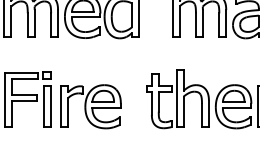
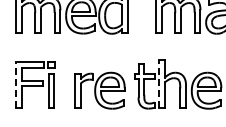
line: (177, 99) -> (159, 84), solid -> dashed
line: (5, 100) -> (16, 85), solid -> dashed
part: (90, 106) -> (99, 90), moved

